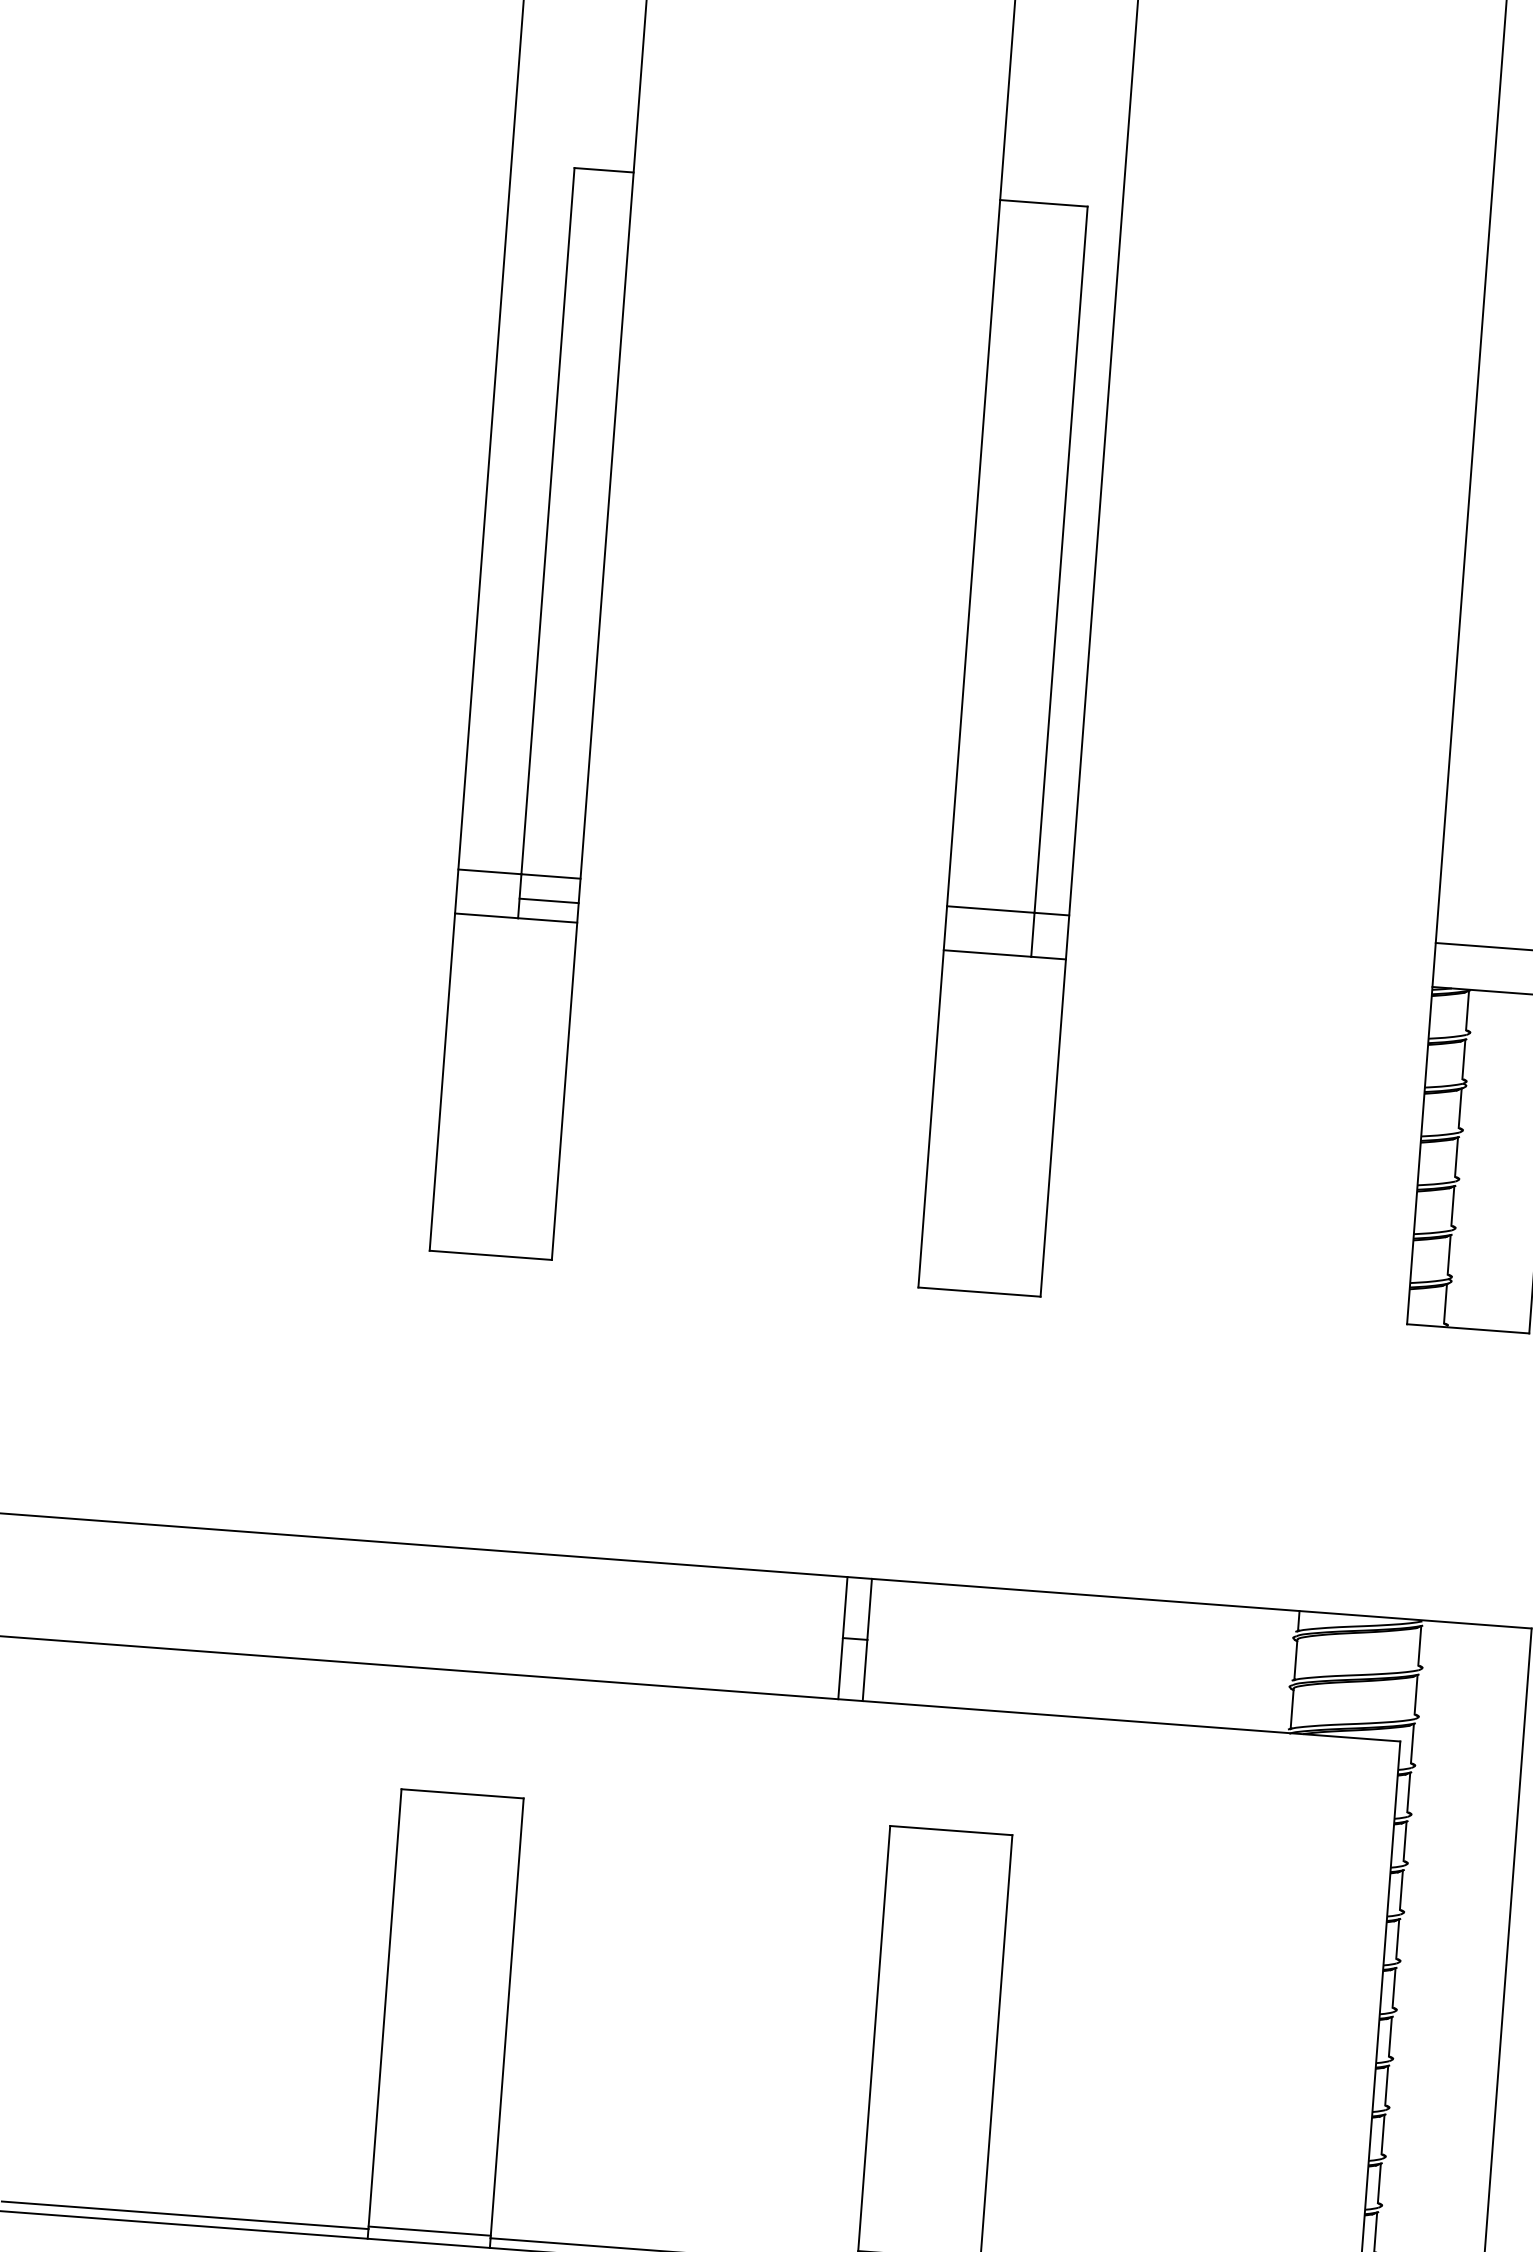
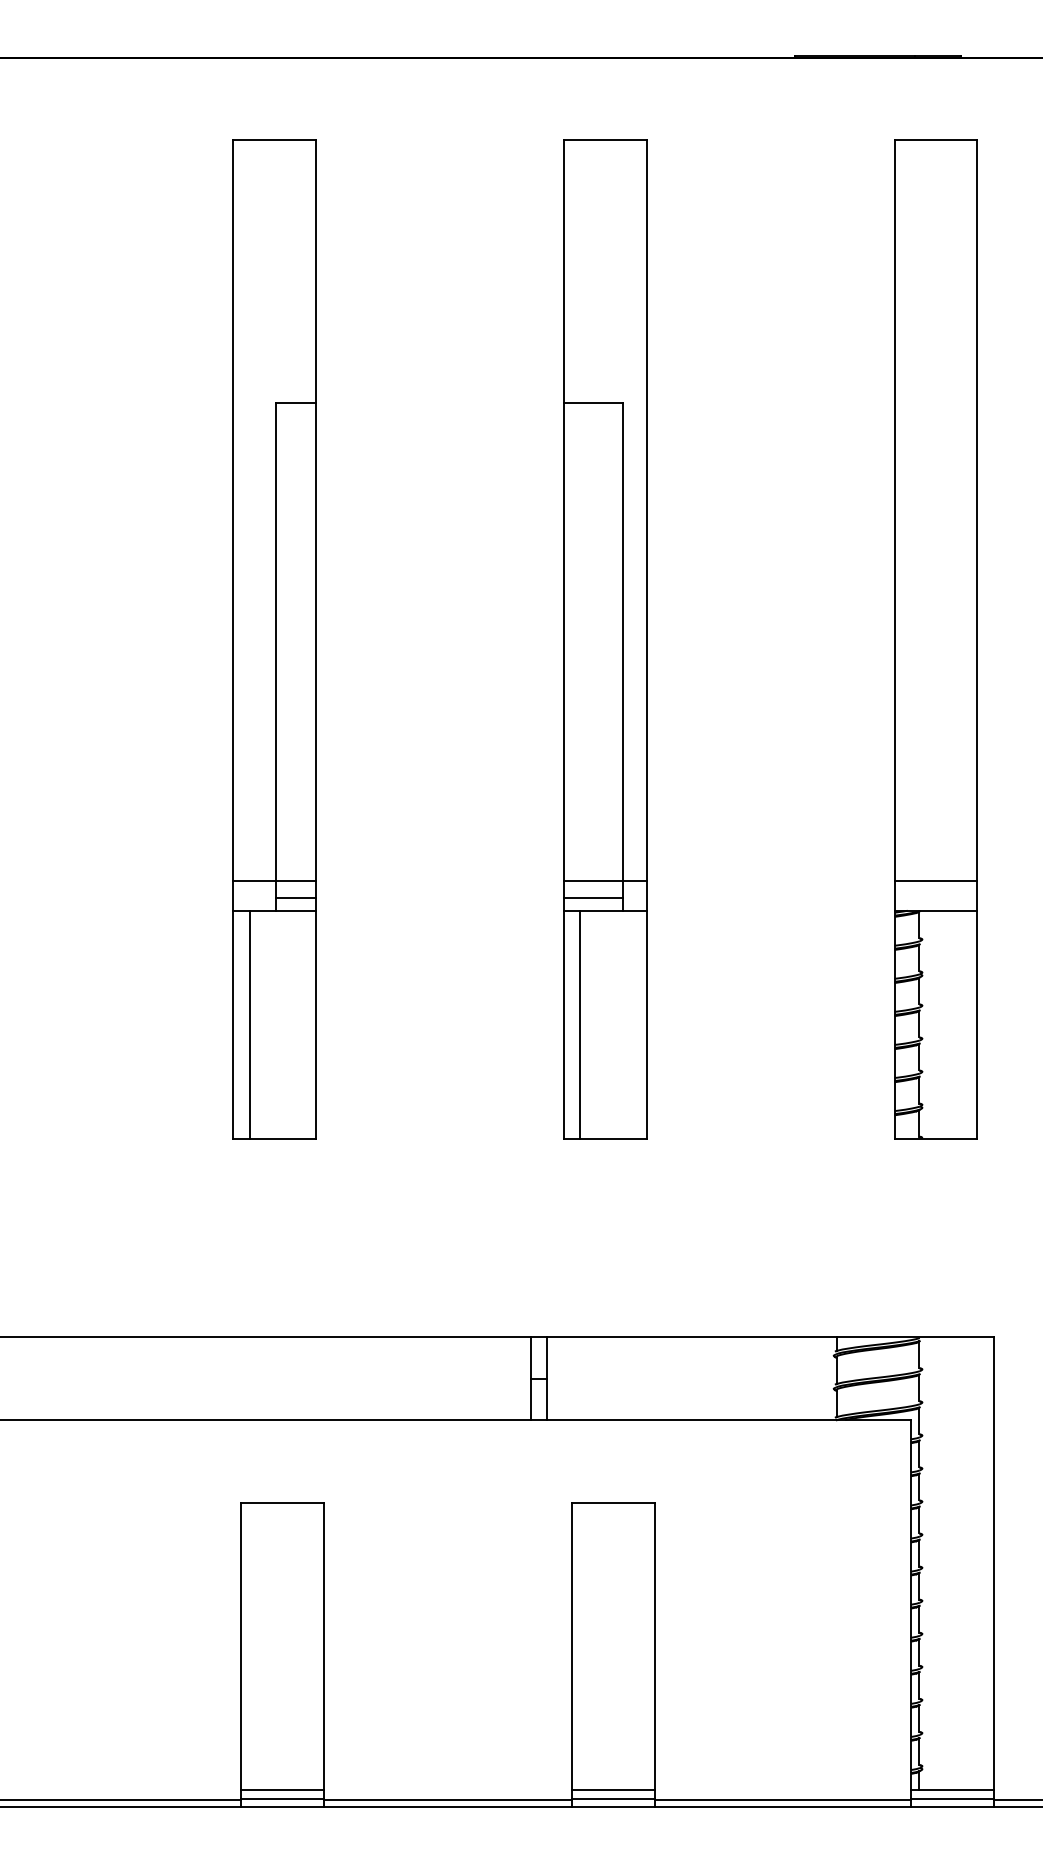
line: (989, 933) -> (593, 897), added
line: (466, 1083) -> (249, 1024), added
line: (955, 1120) -> (580, 1024), added
line: (430, 2218) -> (282, 1790), added

